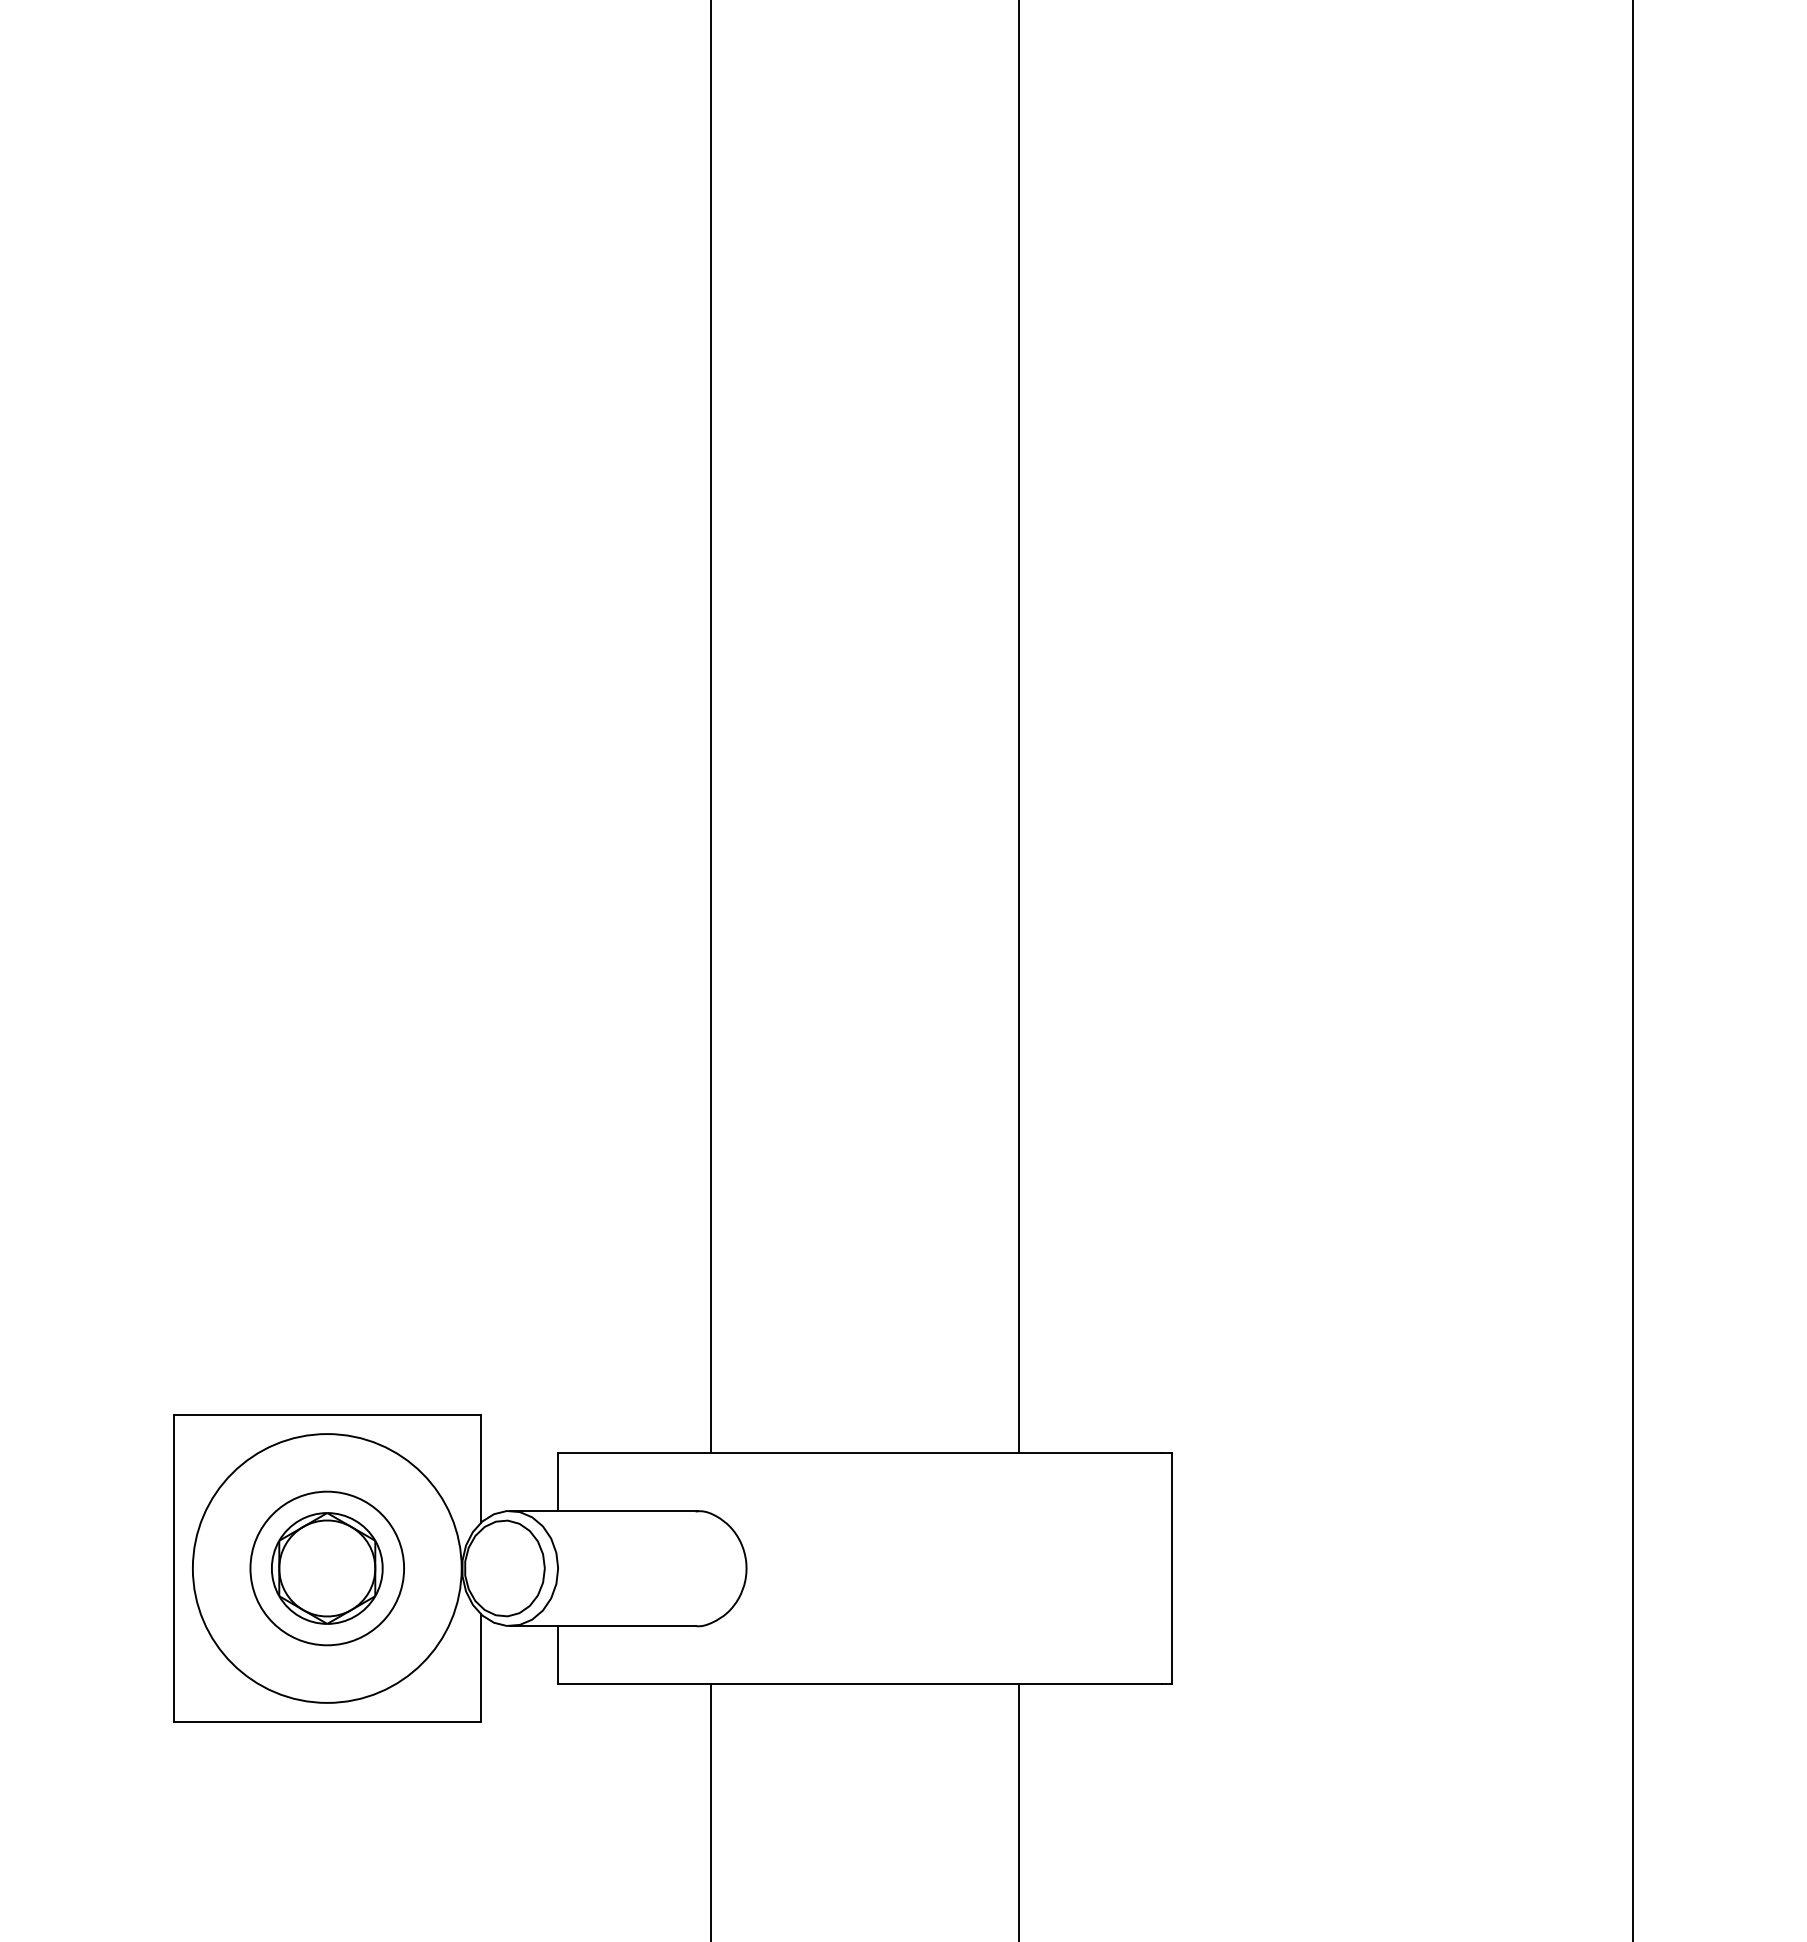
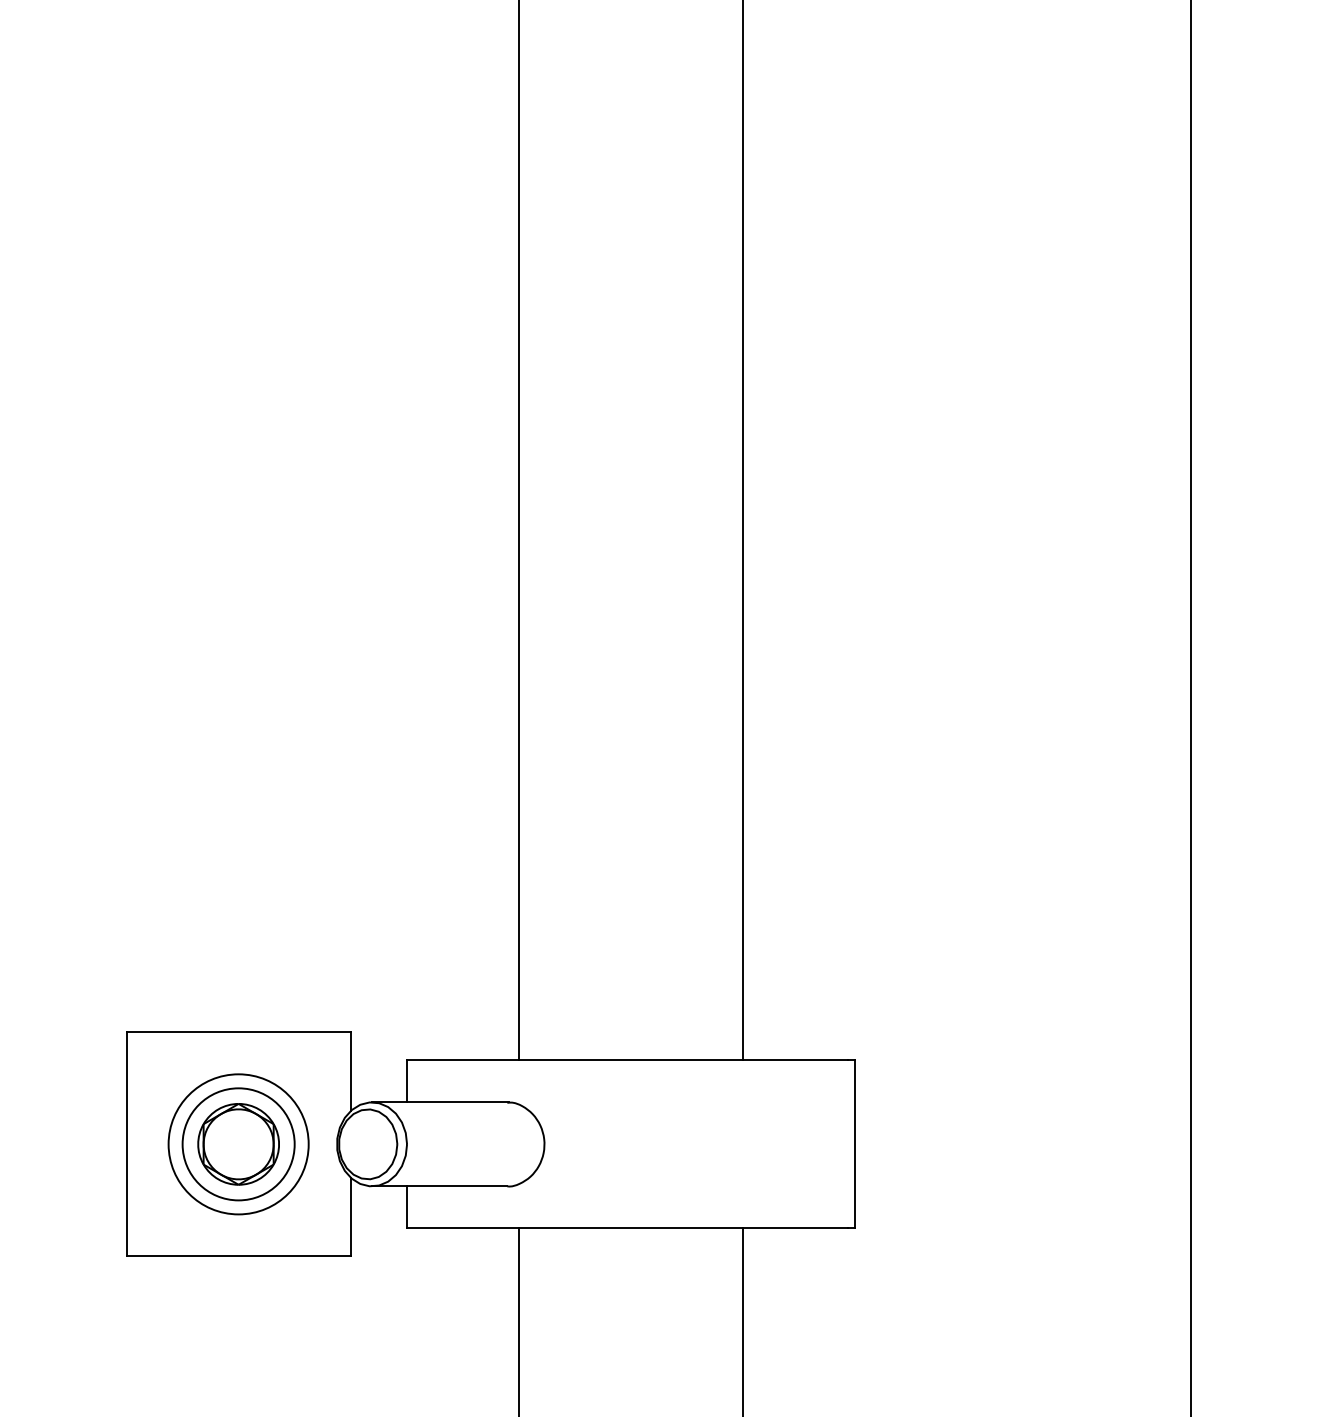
circle: (327, 1568) -> (238, 1144), size x0.71

